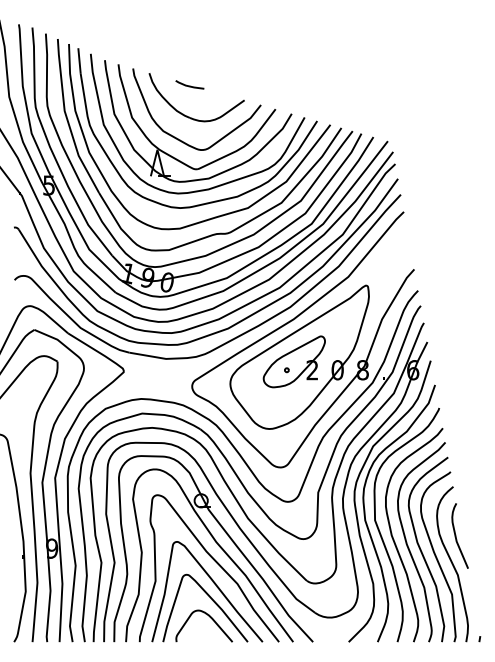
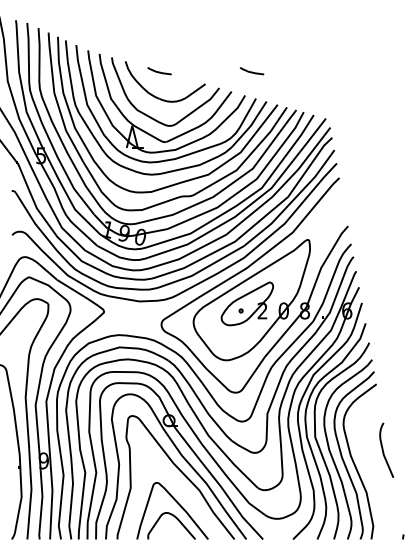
curve: (299, 85) -> (251, 71), added
part: (444, 556) -> (373, 467), removed
curve: (216, 587) -> (181, 493), removed

